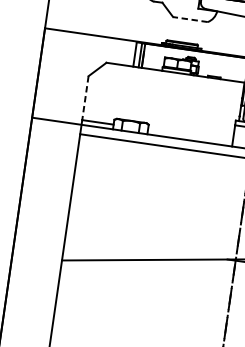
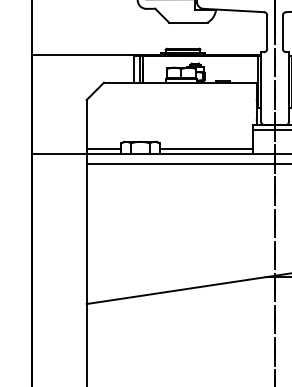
line: (189, 19) -> (187, 22), dashed -> solid
line: (85, 98) -> (86, 124), dashed -> solid
line: (190, 135) -> (206, 148), added

